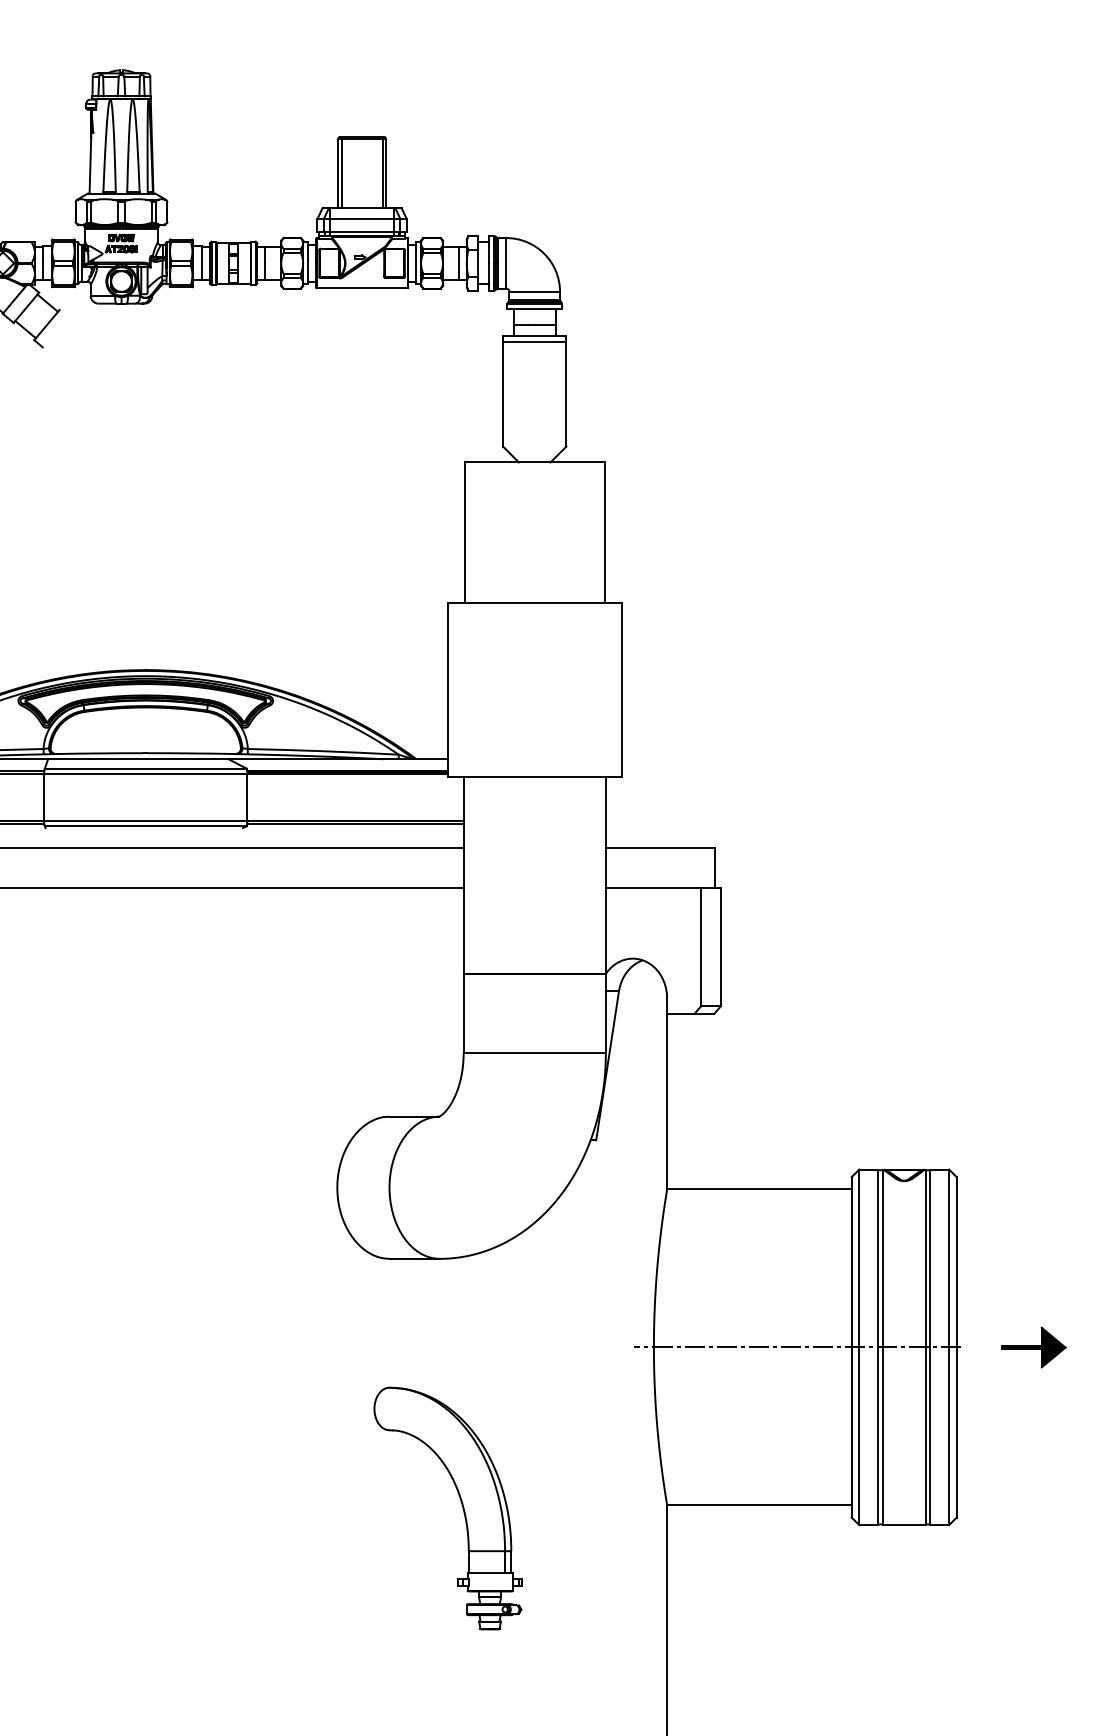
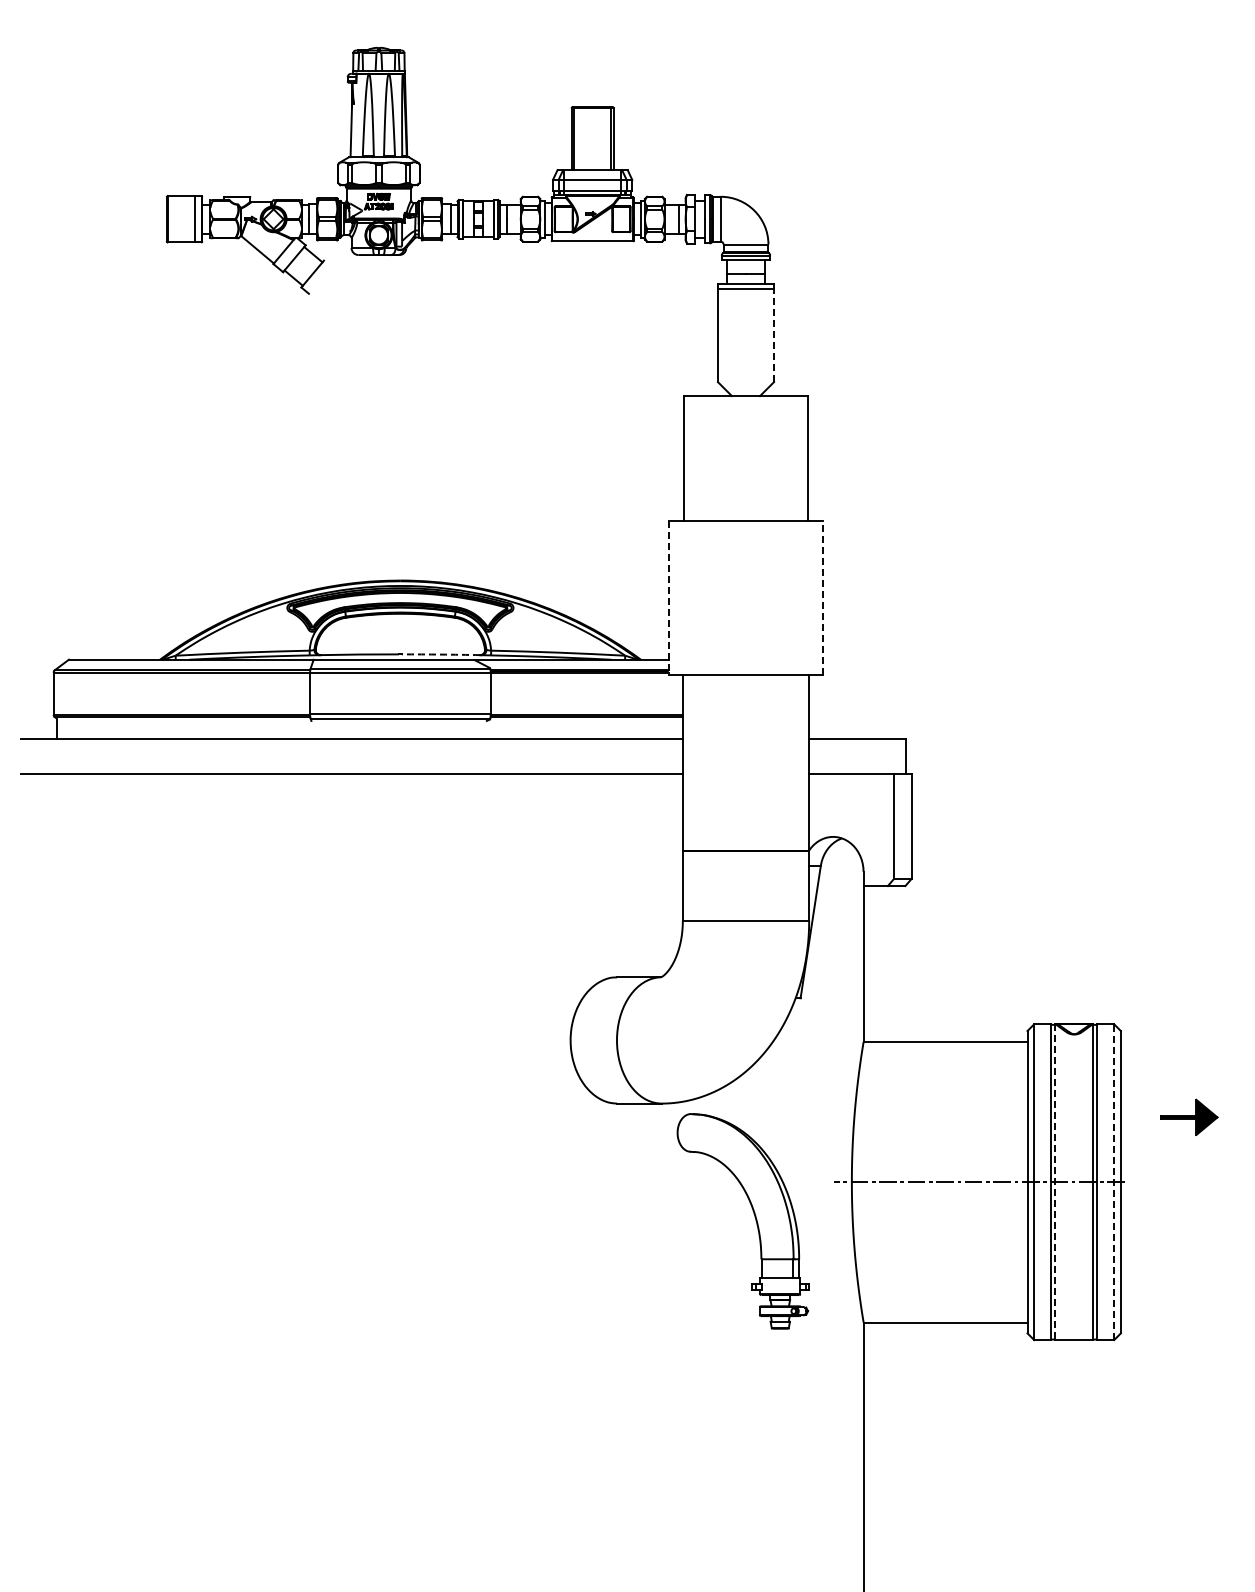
line: (566, 394) -> (774, 335), solid -> dashed
line: (621, 689) -> (823, 597), solid -> dashed
line: (447, 690) -> (668, 598), solid -> dashed
arc: (190, 753) -> (440, 654), solid -> dashed
part: (1033, 1346) -> (1189, 1116), moved
line: (883, 1347) -> (1055, 1182), solid -> dashed
line: (949, 1347) -> (1114, 1182), solid -> dashed
part: (461, 1504) -> (754, 1217), moved

